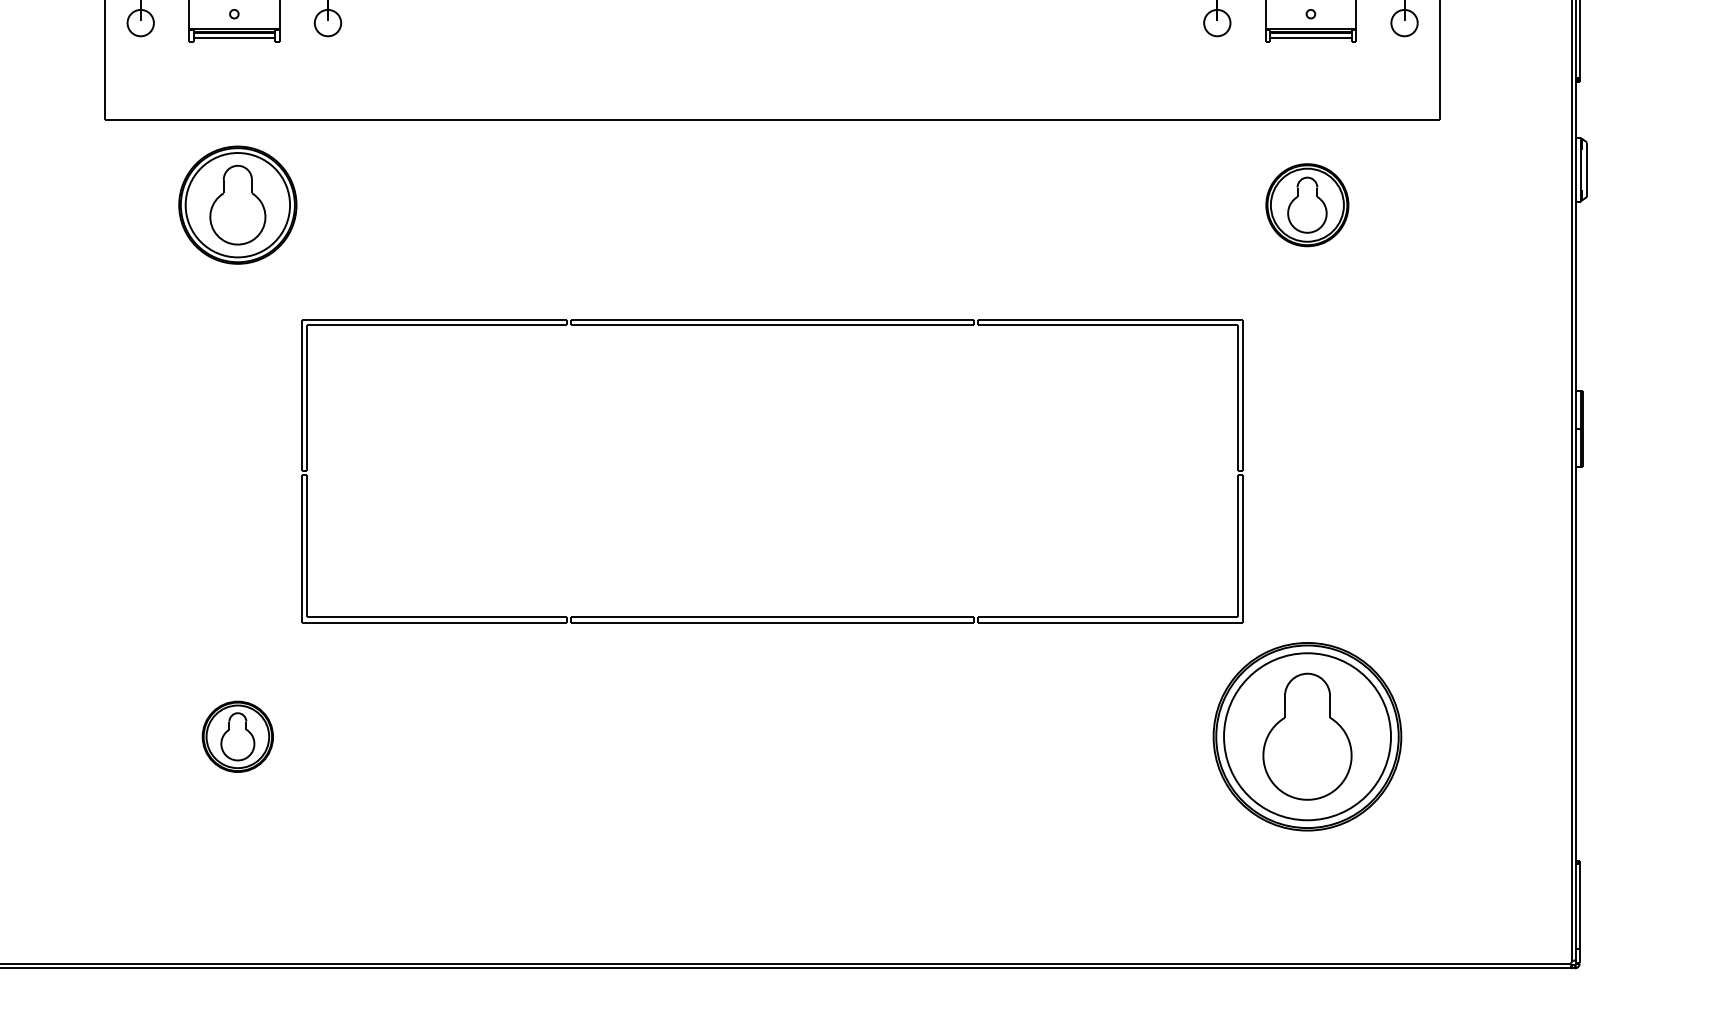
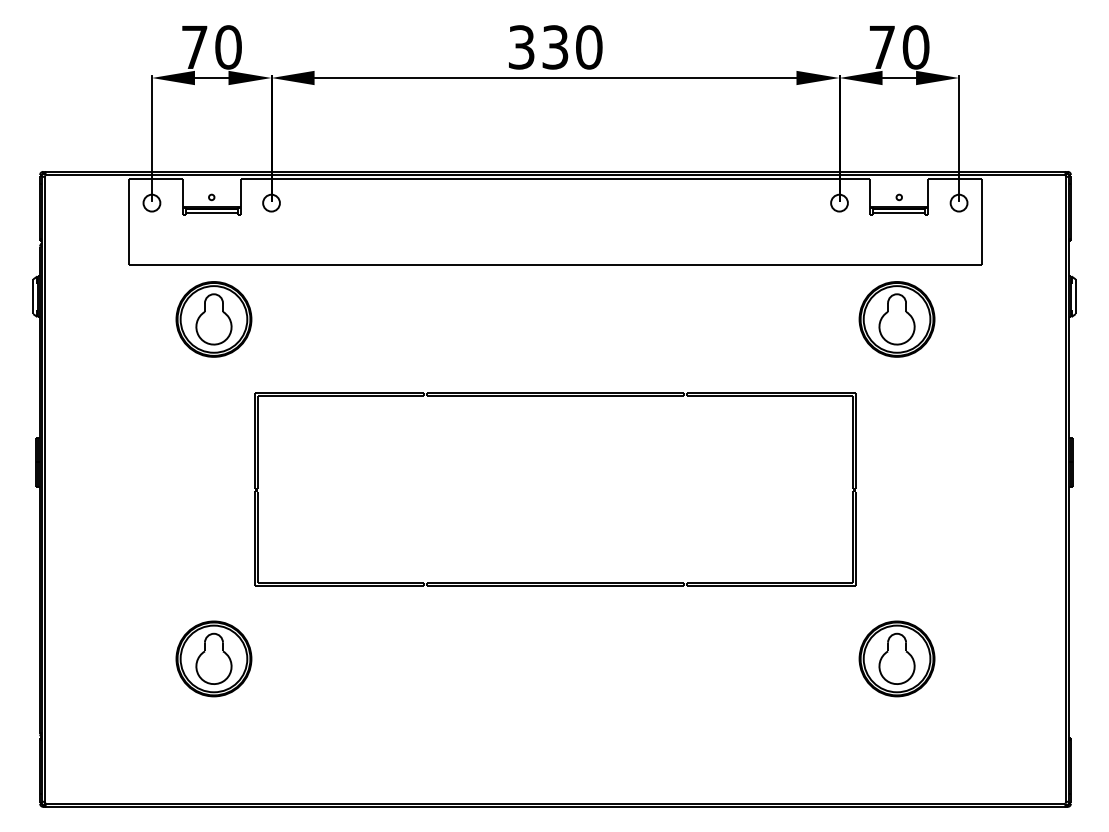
part: (1306, 205) -> (896, 319), size x1.43
part: (237, 736) -> (213, 658), size x1.67
part: (1306, 736) -> (896, 658), size x0.62

